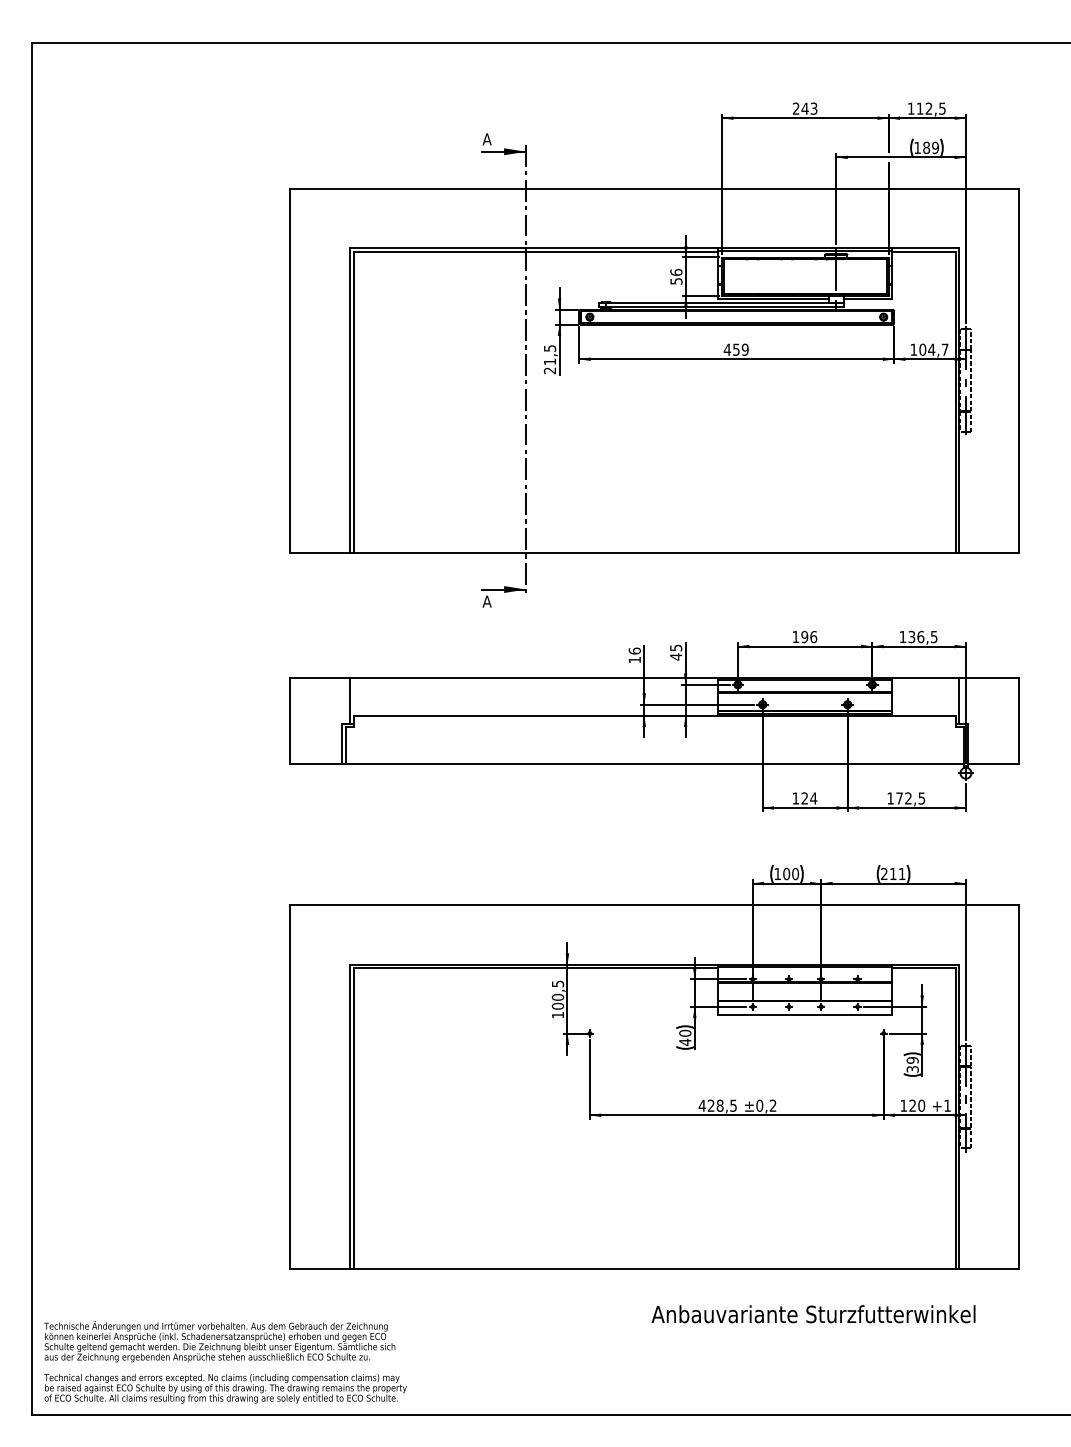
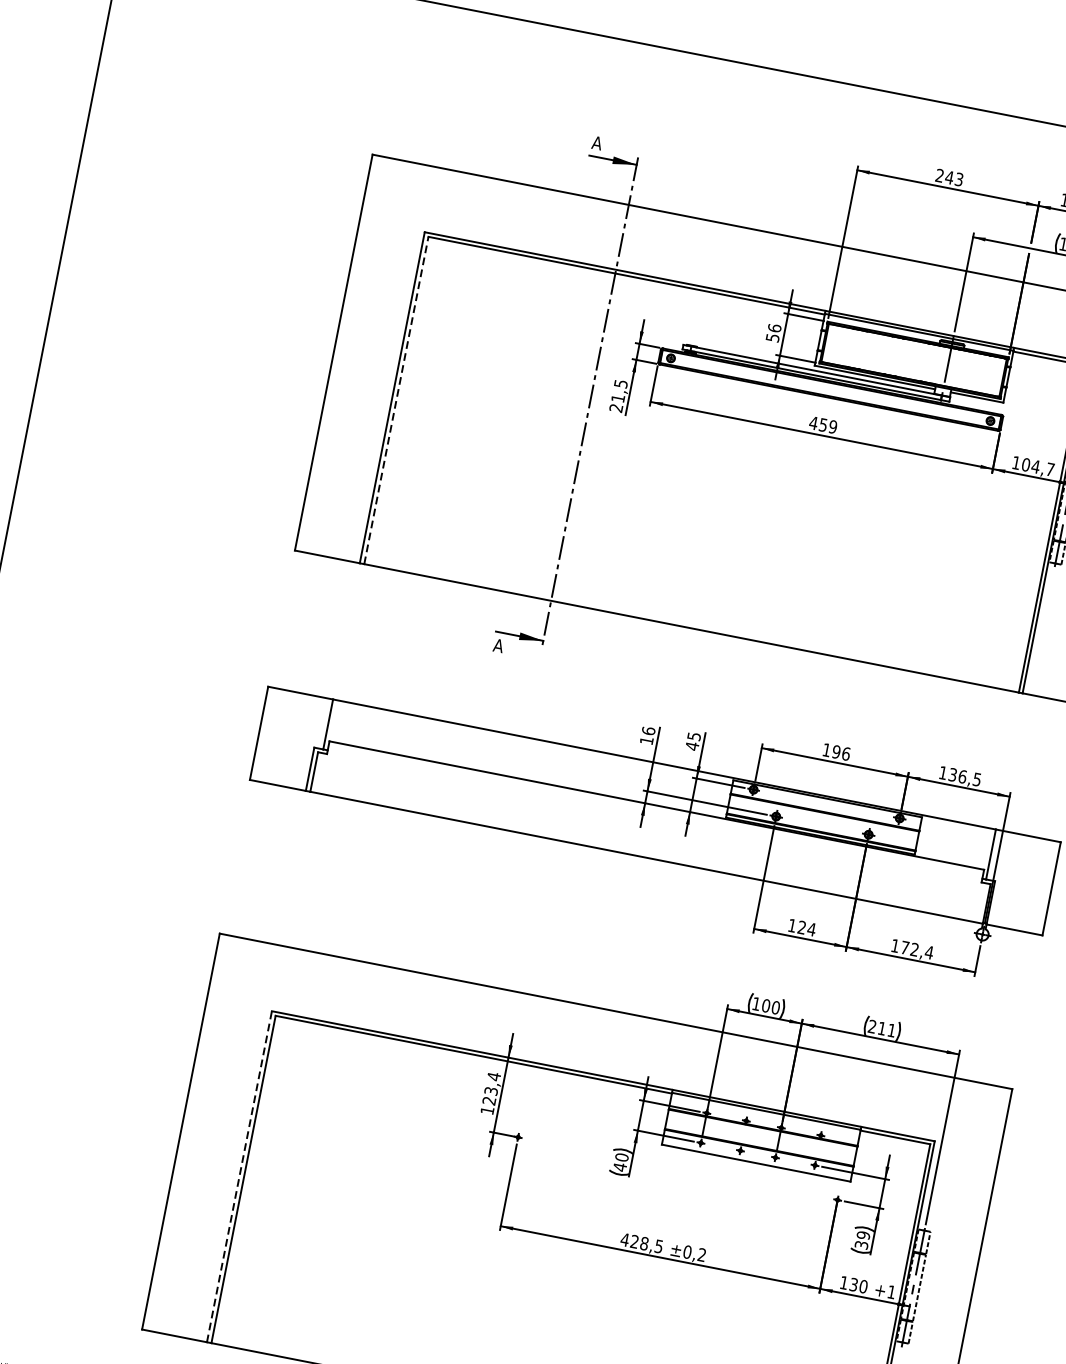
line: (354, 402) -> (396, 400), solid -> dashed
text: (921, 798) -> (928, 952), 172,5 -> 172,4
text: (557, 994) -> (491, 1087), 100,5 -> 123,4
text: (912, 1105) -> (853, 1284), 120 -> 130
line: (349, 1116) -> (239, 1176), solid -> dashed

